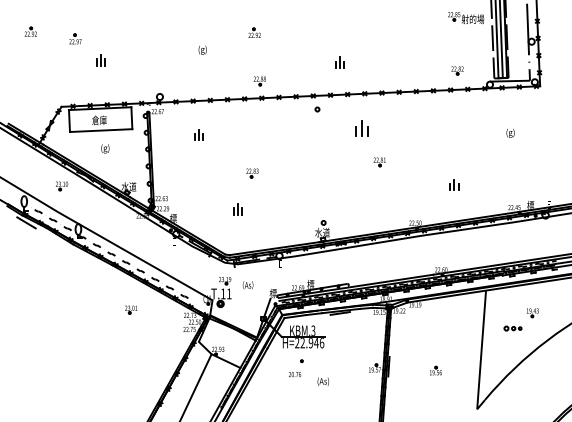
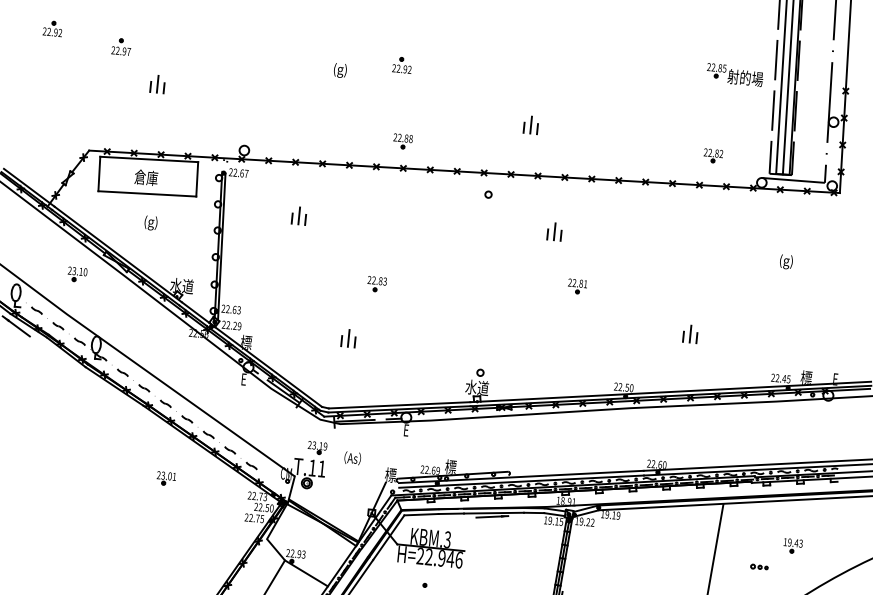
text: (202, 49) -> (340, 69), moved
part: (361, 128) -> (554, 231), size x0.71
part: (512, 328) -> (758, 567), size x0.62

